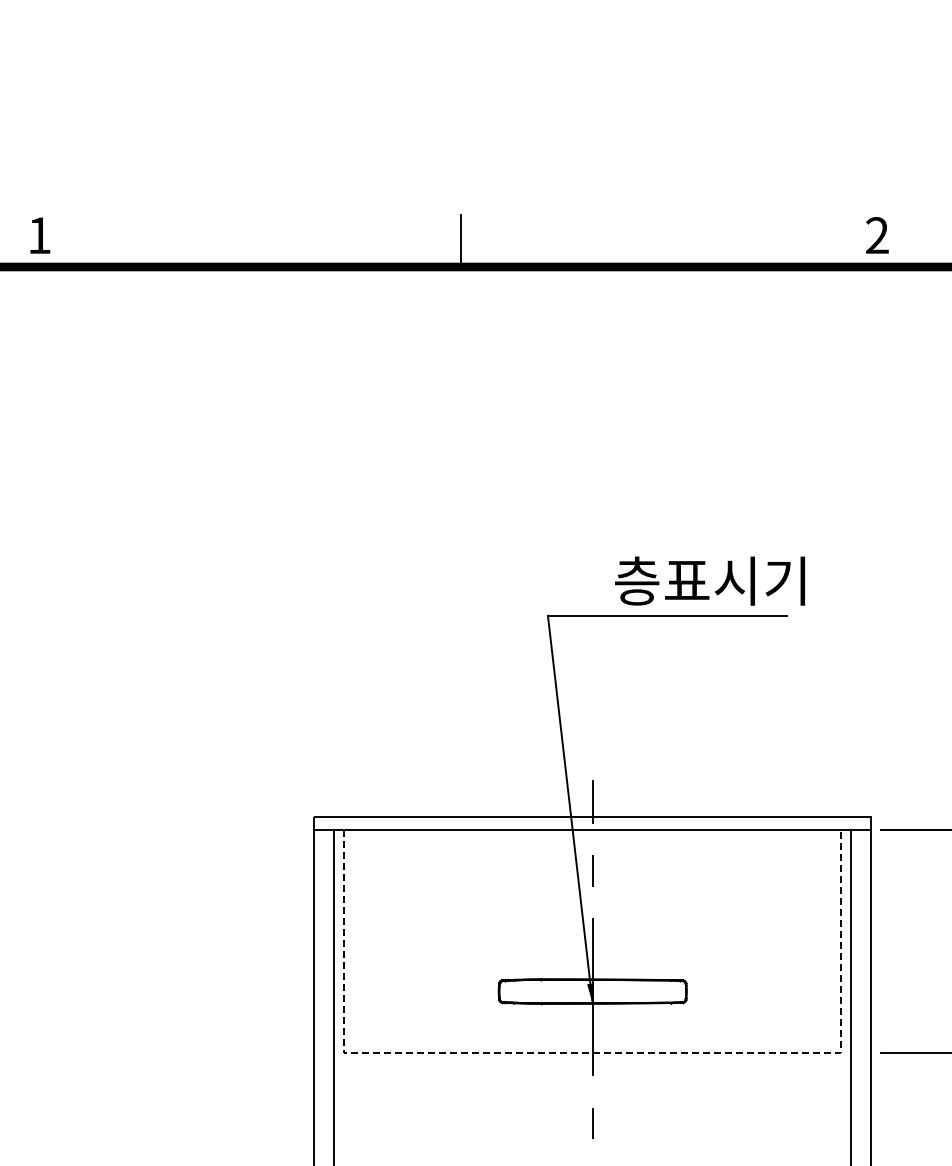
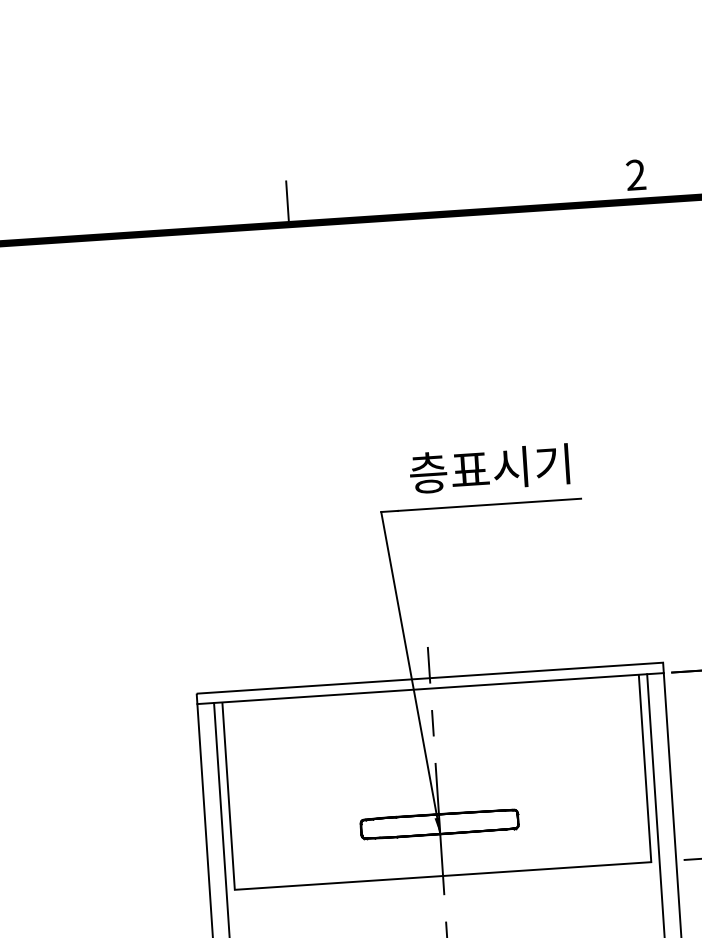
text: (709, 580) -> (489, 468), moved
line: (592, 1053) -> (442, 876), dashed -> solid

